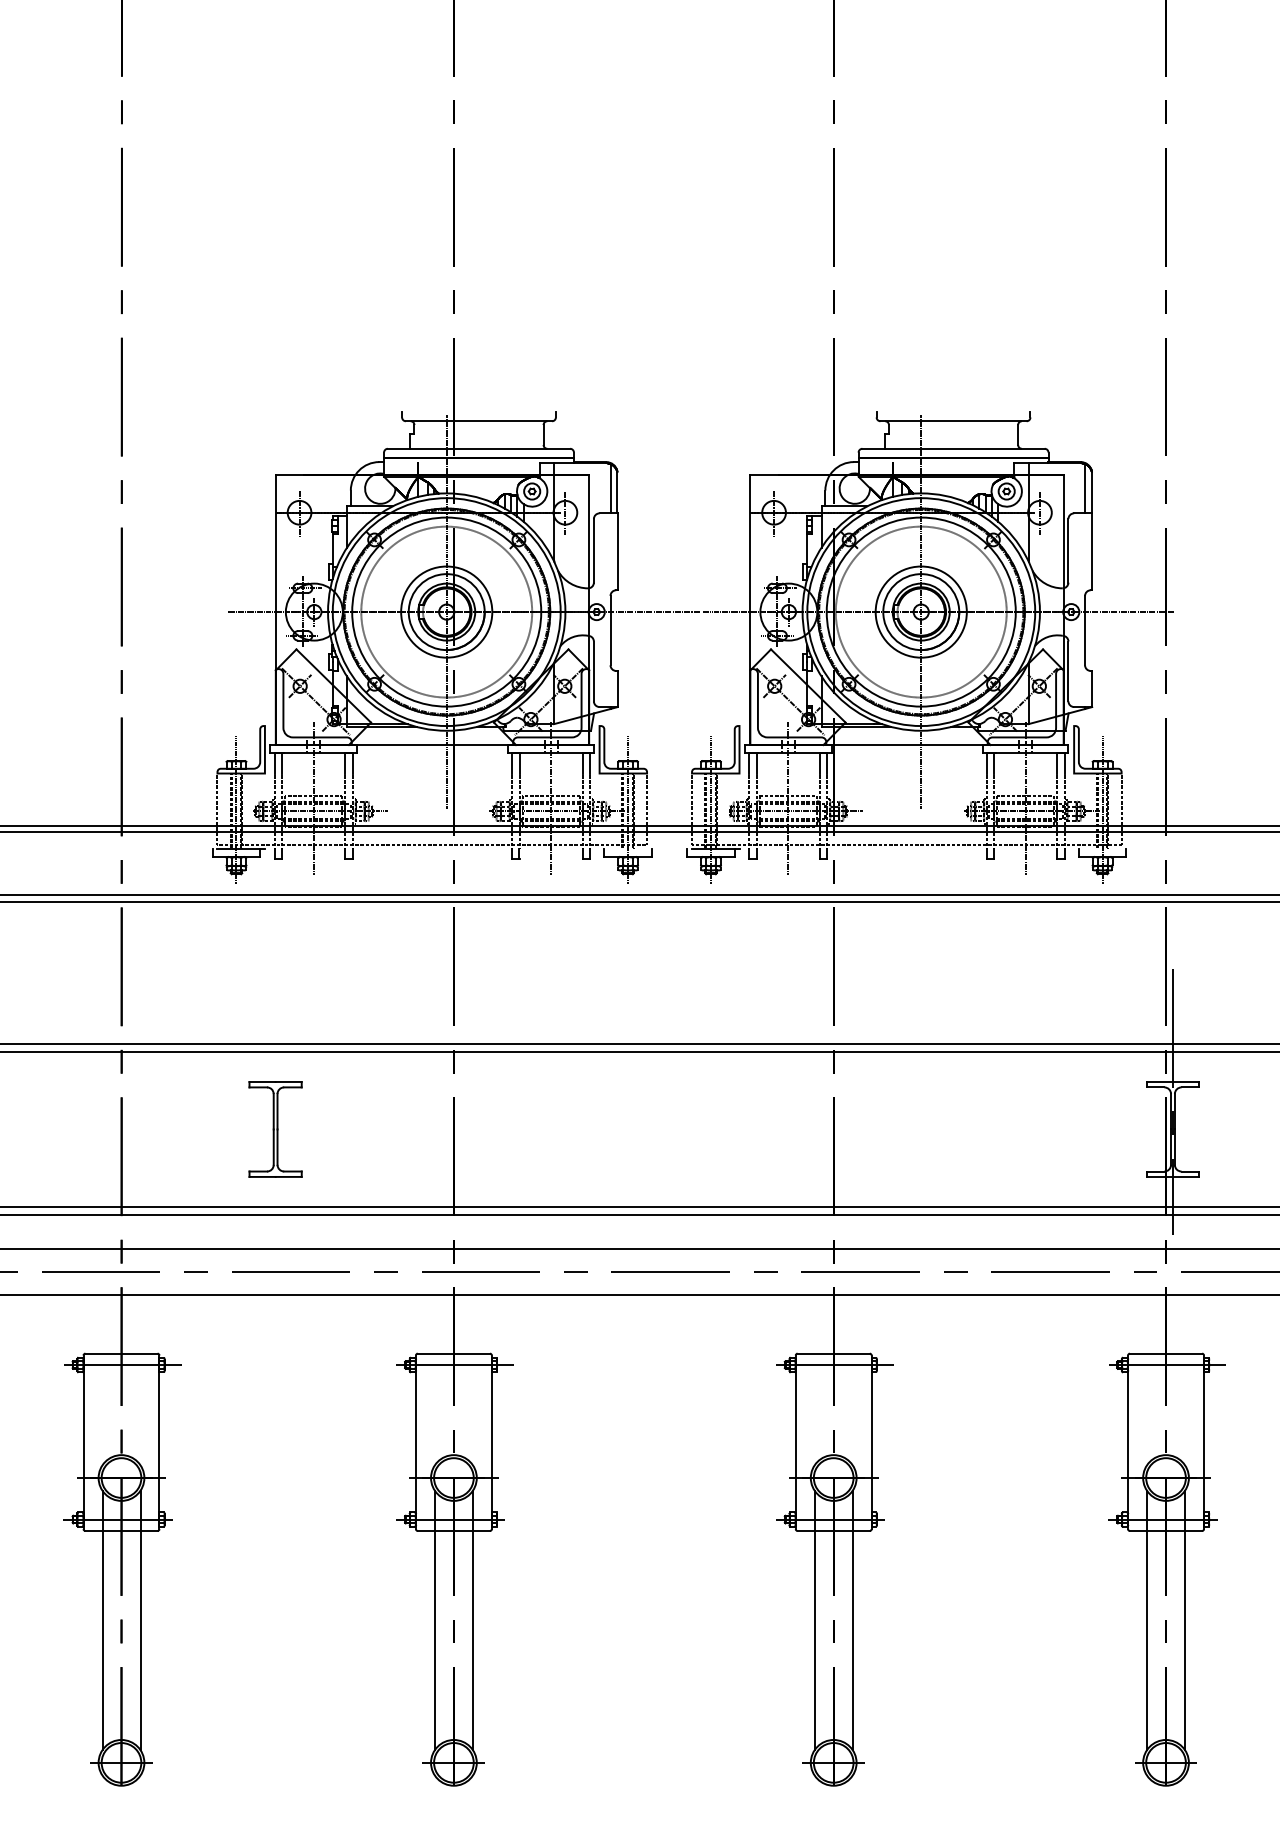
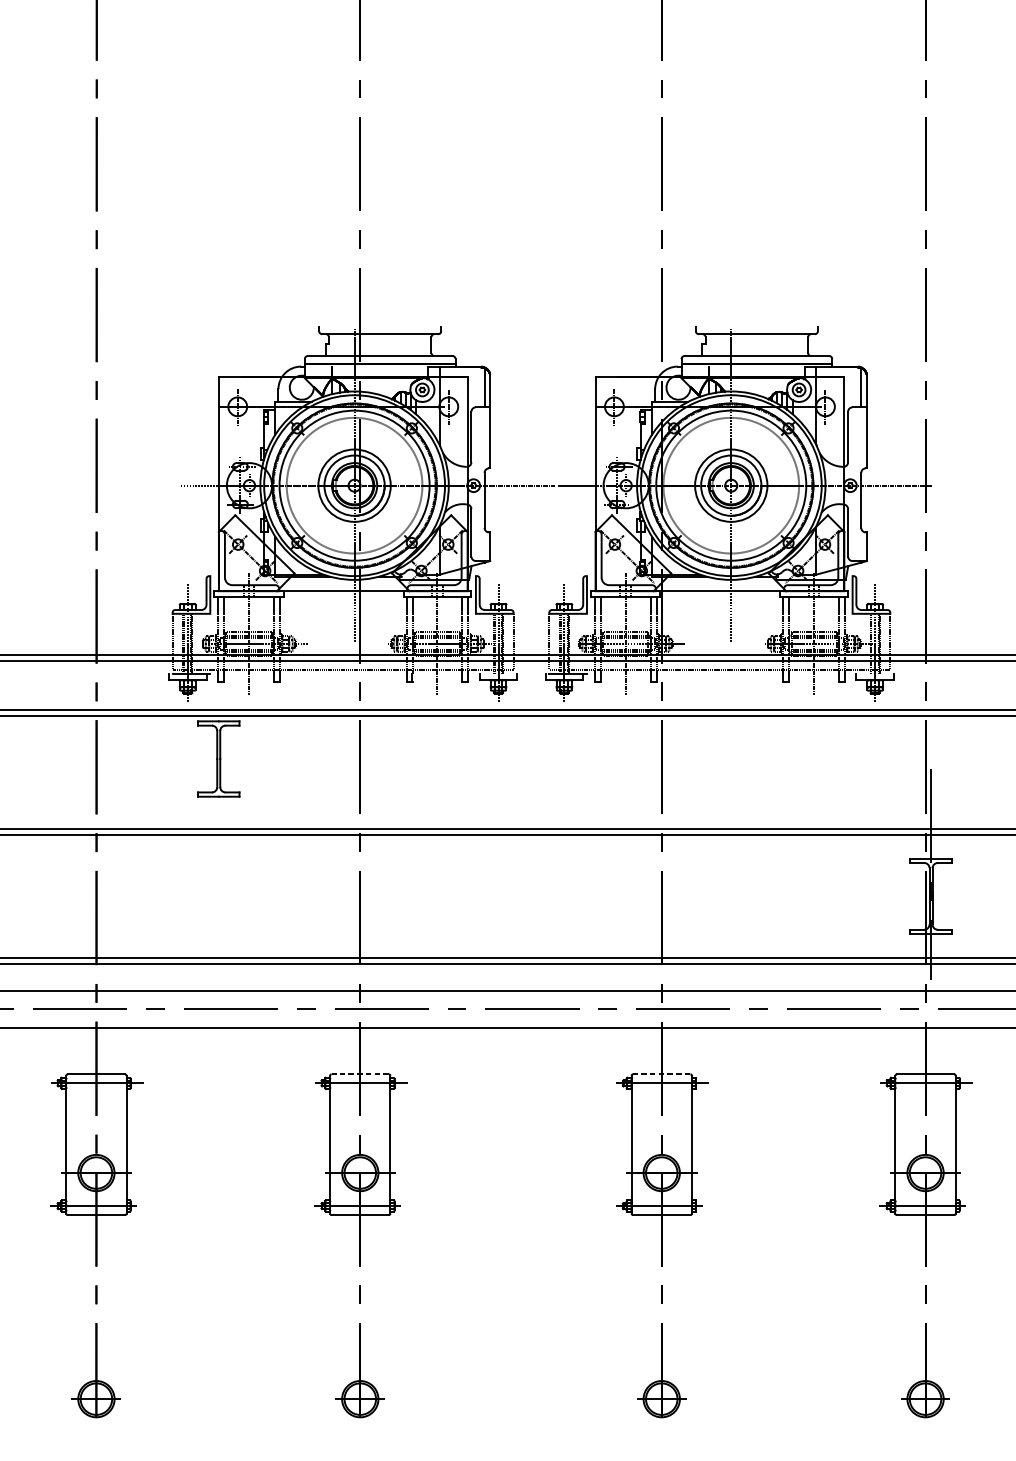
part: (275, 1129) -> (218, 759), moved
line: (453, 1353) -> (359, 1074), solid -> dashed
line: (833, 1353) -> (661, 1074), solid -> dashed
line: (102, 1619) -> (81, 1285), removed
line: (140, 1619) -> (111, 1285), removed
line: (434, 1619) -> (344, 1285), removed
line: (472, 1619) -> (375, 1285), removed
line: (814, 1619) -> (646, 1285), removed
line: (852, 1619) -> (676, 1285), removed
line: (1147, 1619) -> (910, 1285), removed
line: (1185, 1619) -> (941, 1285), removed

